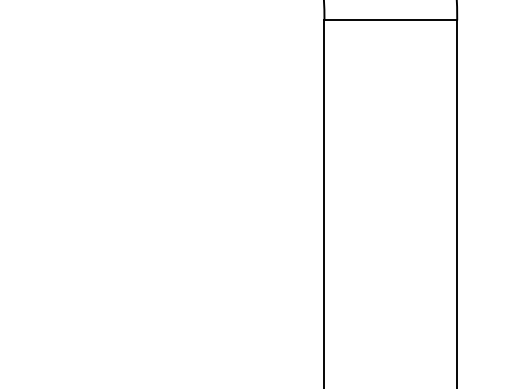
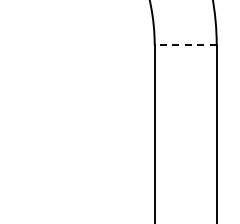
line: (390, 20) -> (185, 45), solid -> dashed

